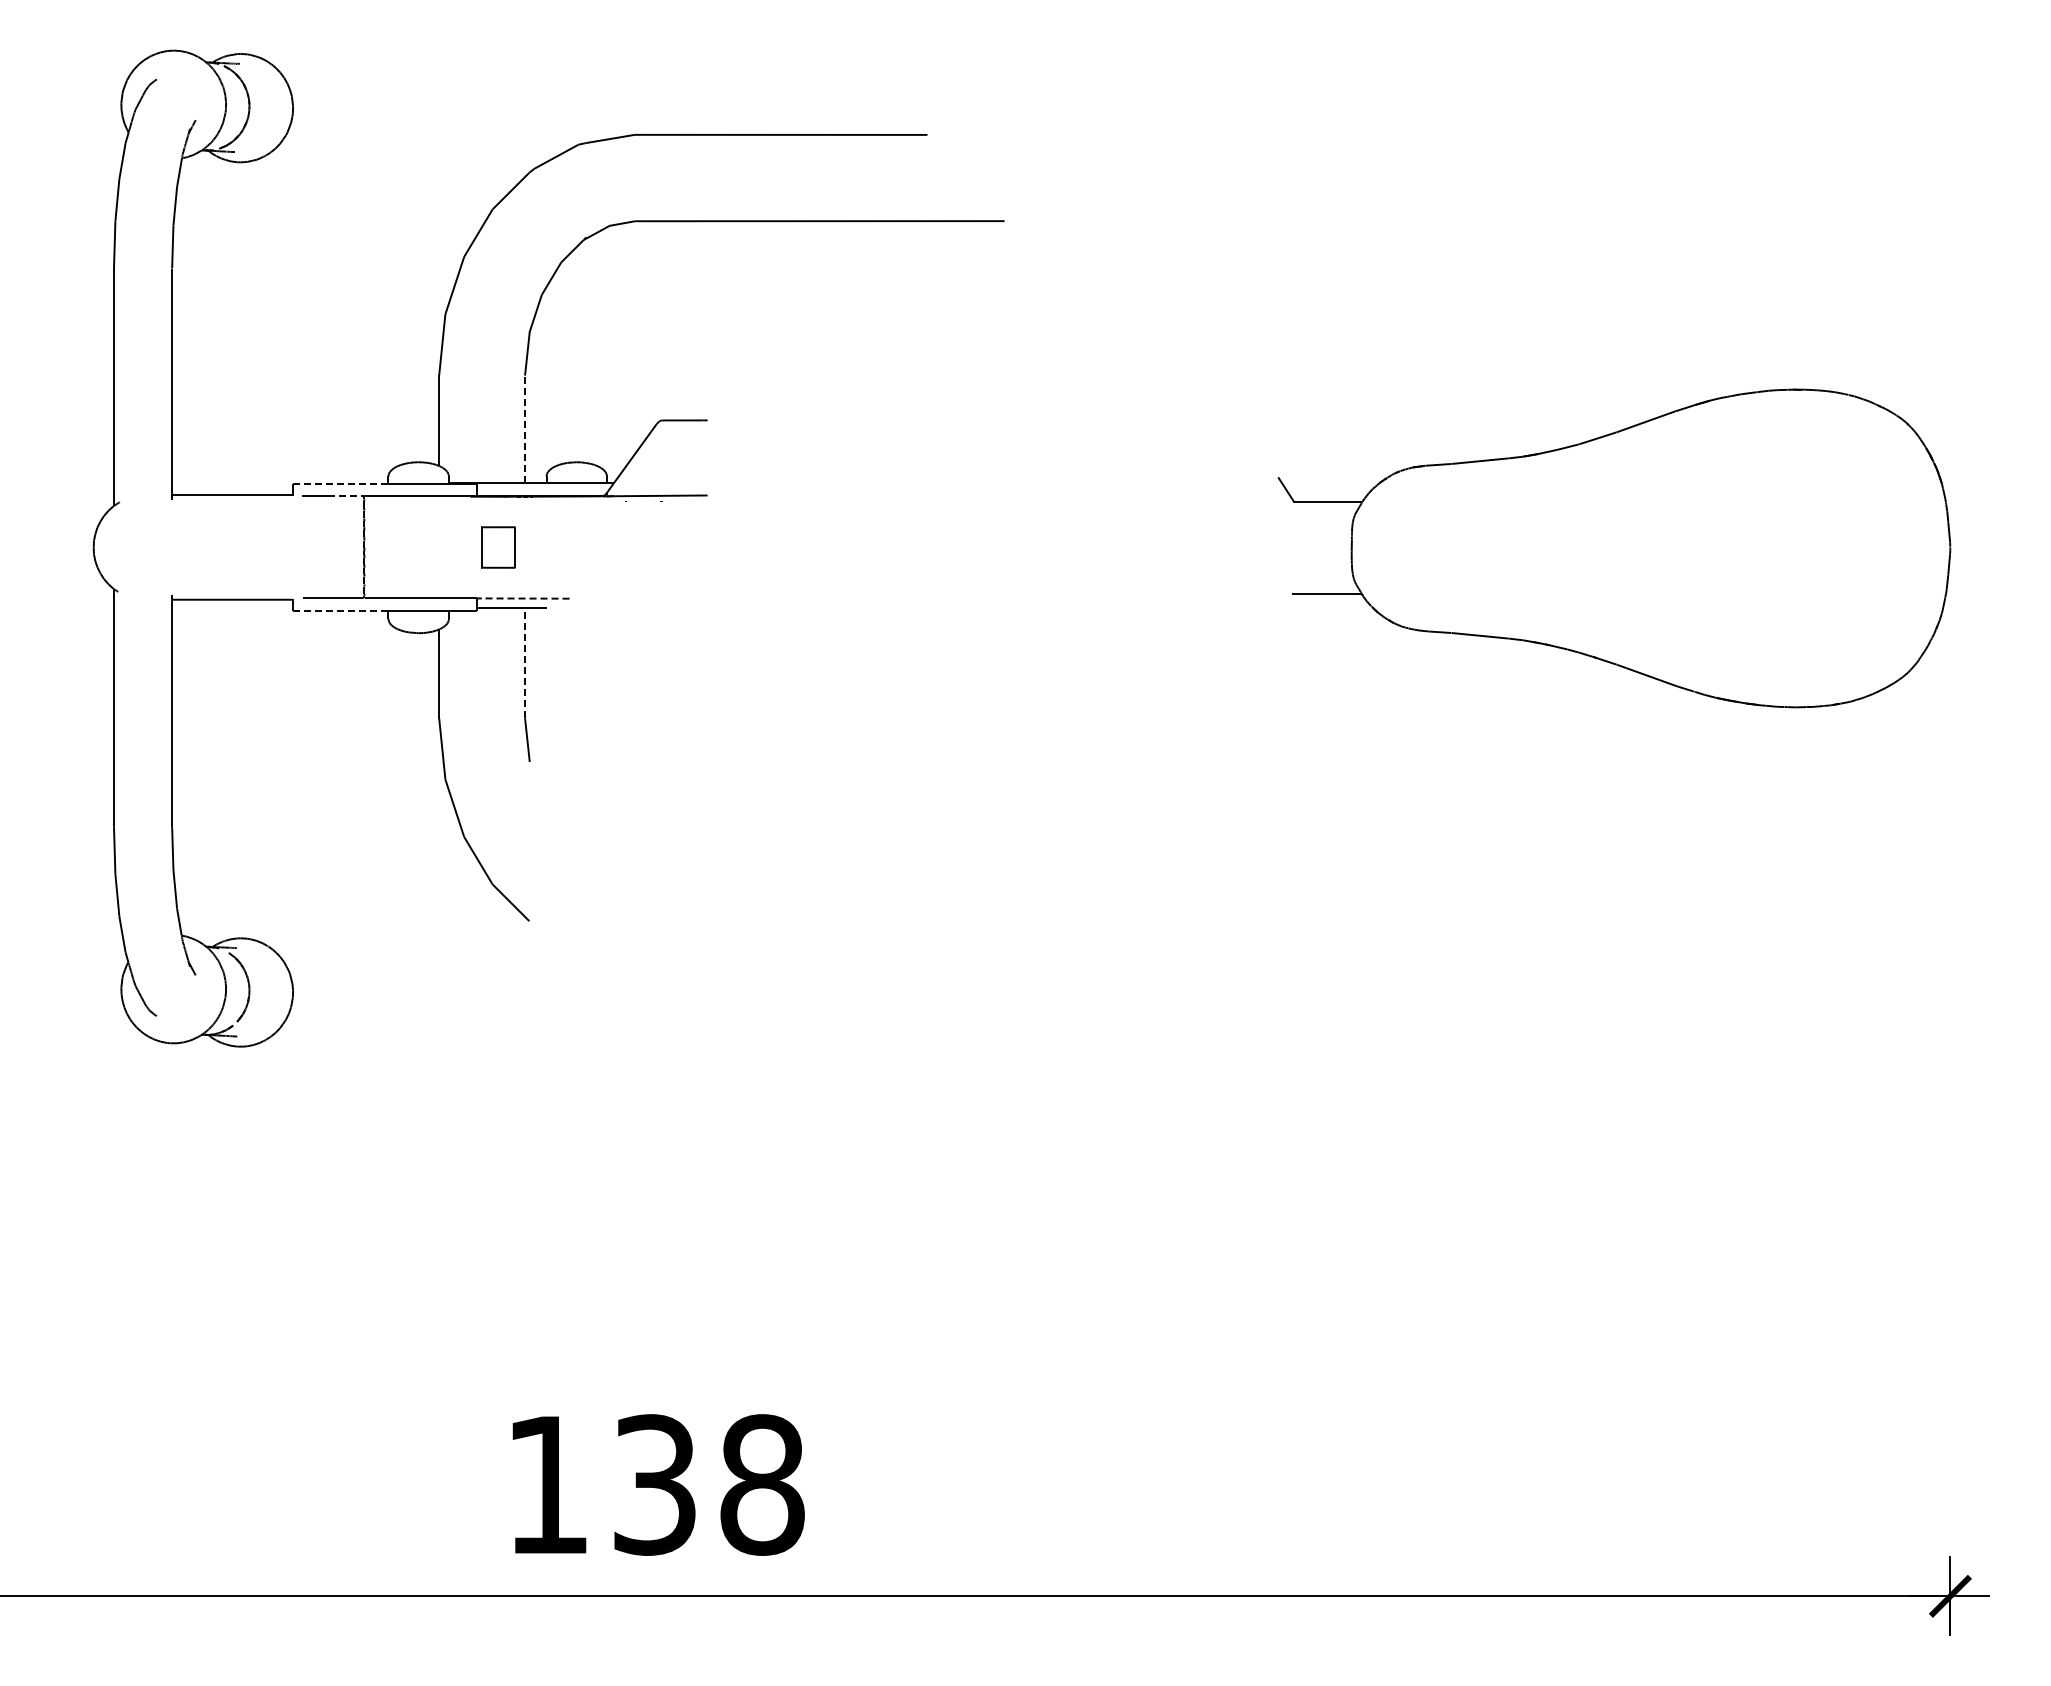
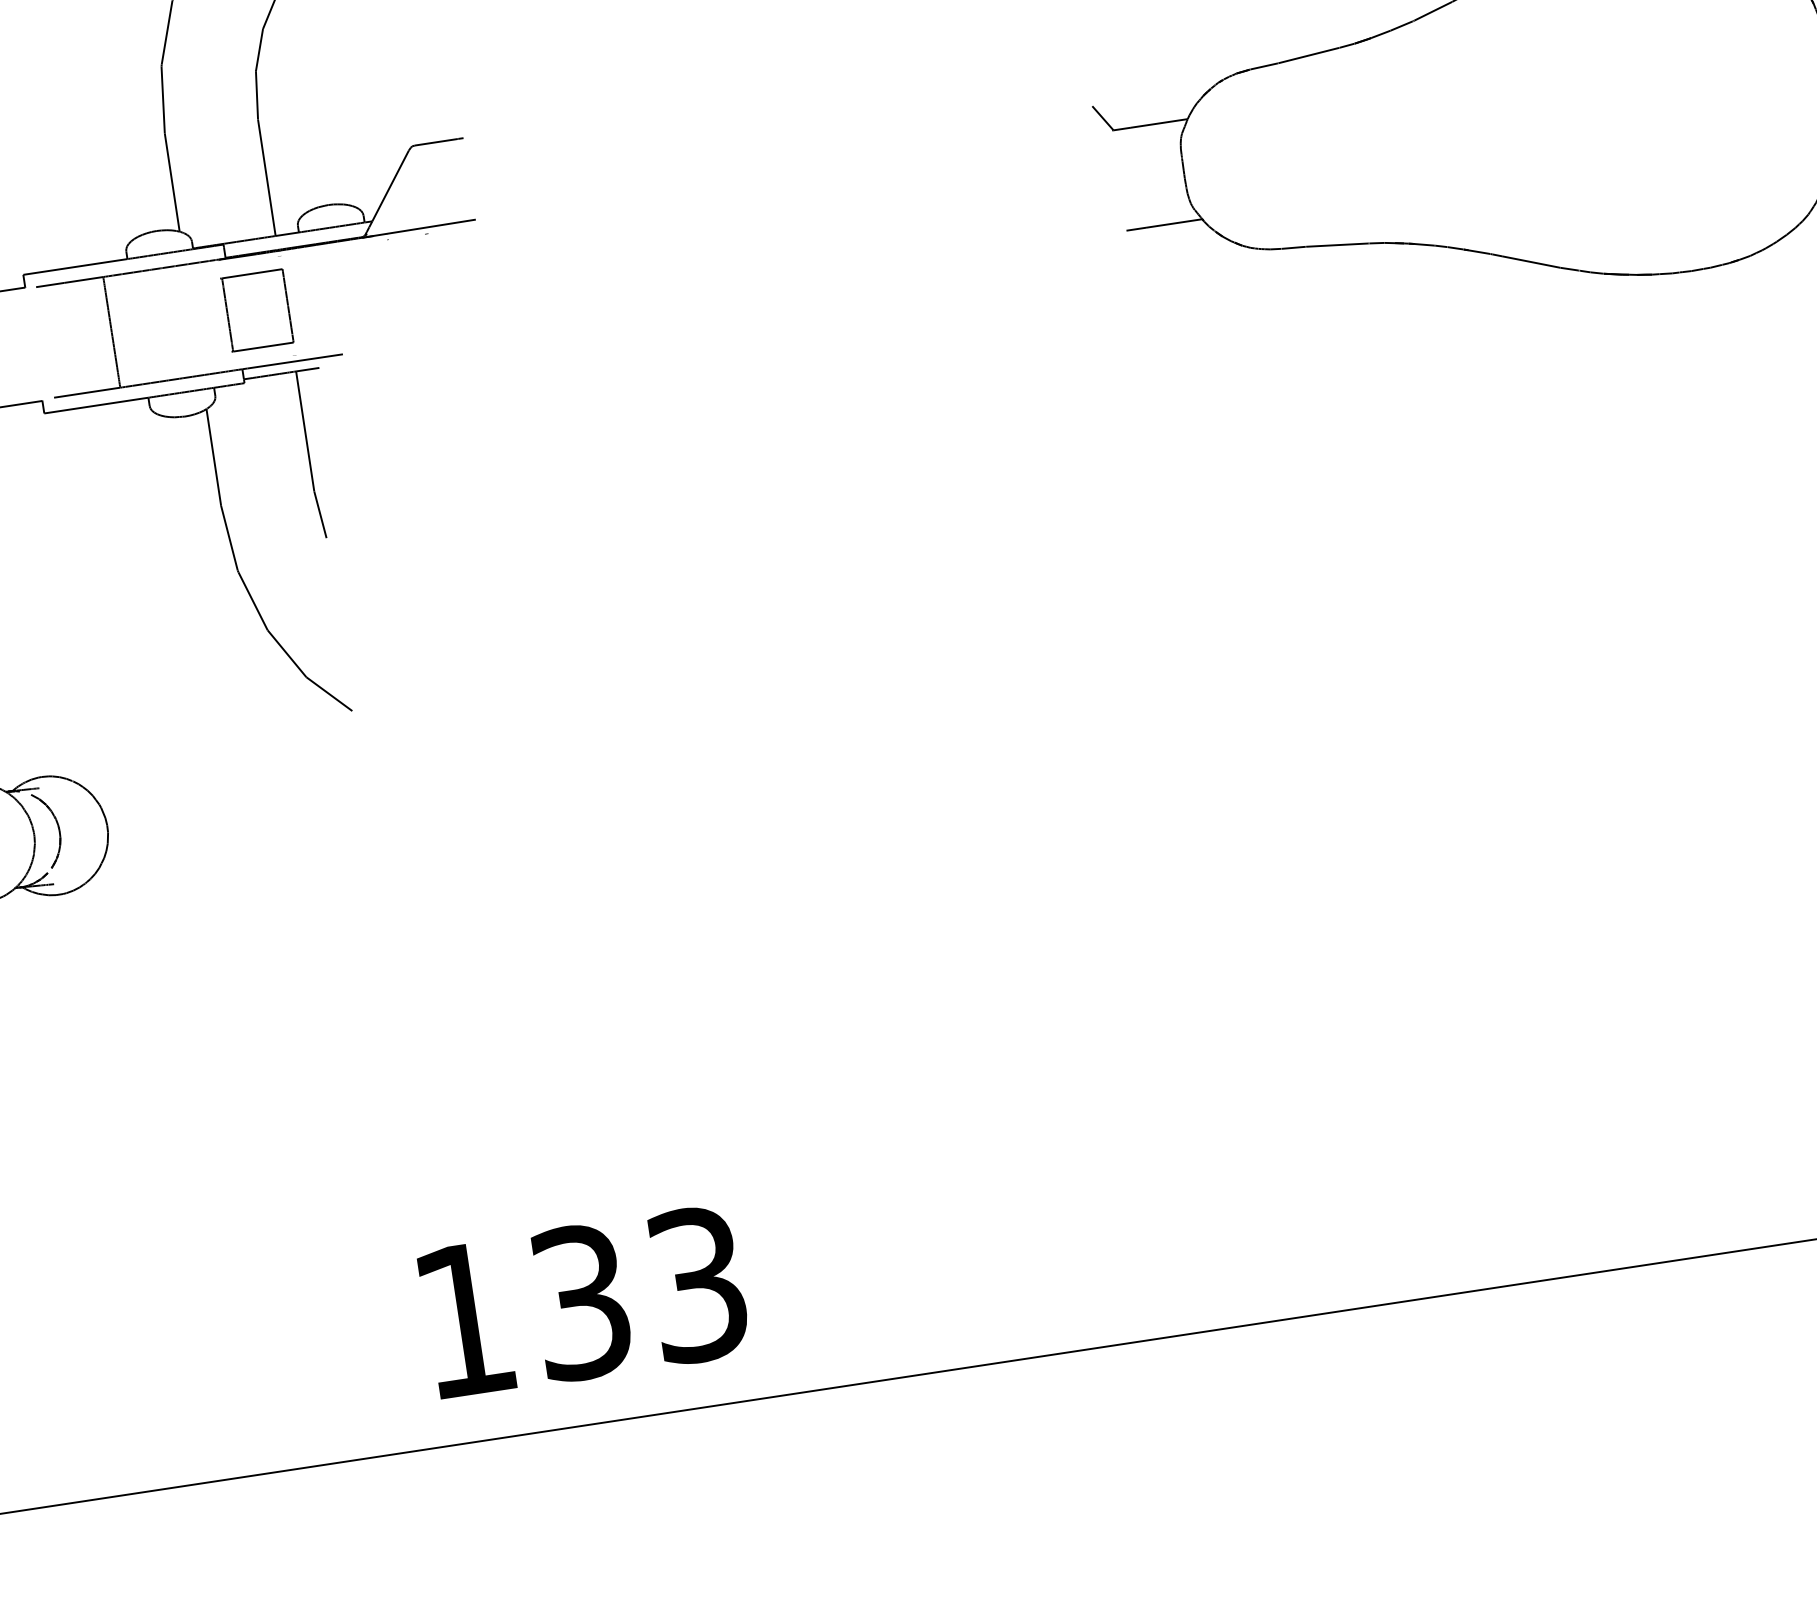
line: (525, 429) -> (267, 177), dashed -> solid
line: (340, 483) -> (75, 266), dashed -> solid
line: (346, 496) -> (84, 280), dashed -> solid
part: (498, 547) -> (257, 310), size x1.67
line: (525, 598) -> (295, 361), dashed -> solid
line: (340, 611) -> (96, 405), dashed -> solid
line: (525, 662) -> (305, 430), dashed -> solid
text: (762, 1484) -> (697, 1284), 138 -> 133

